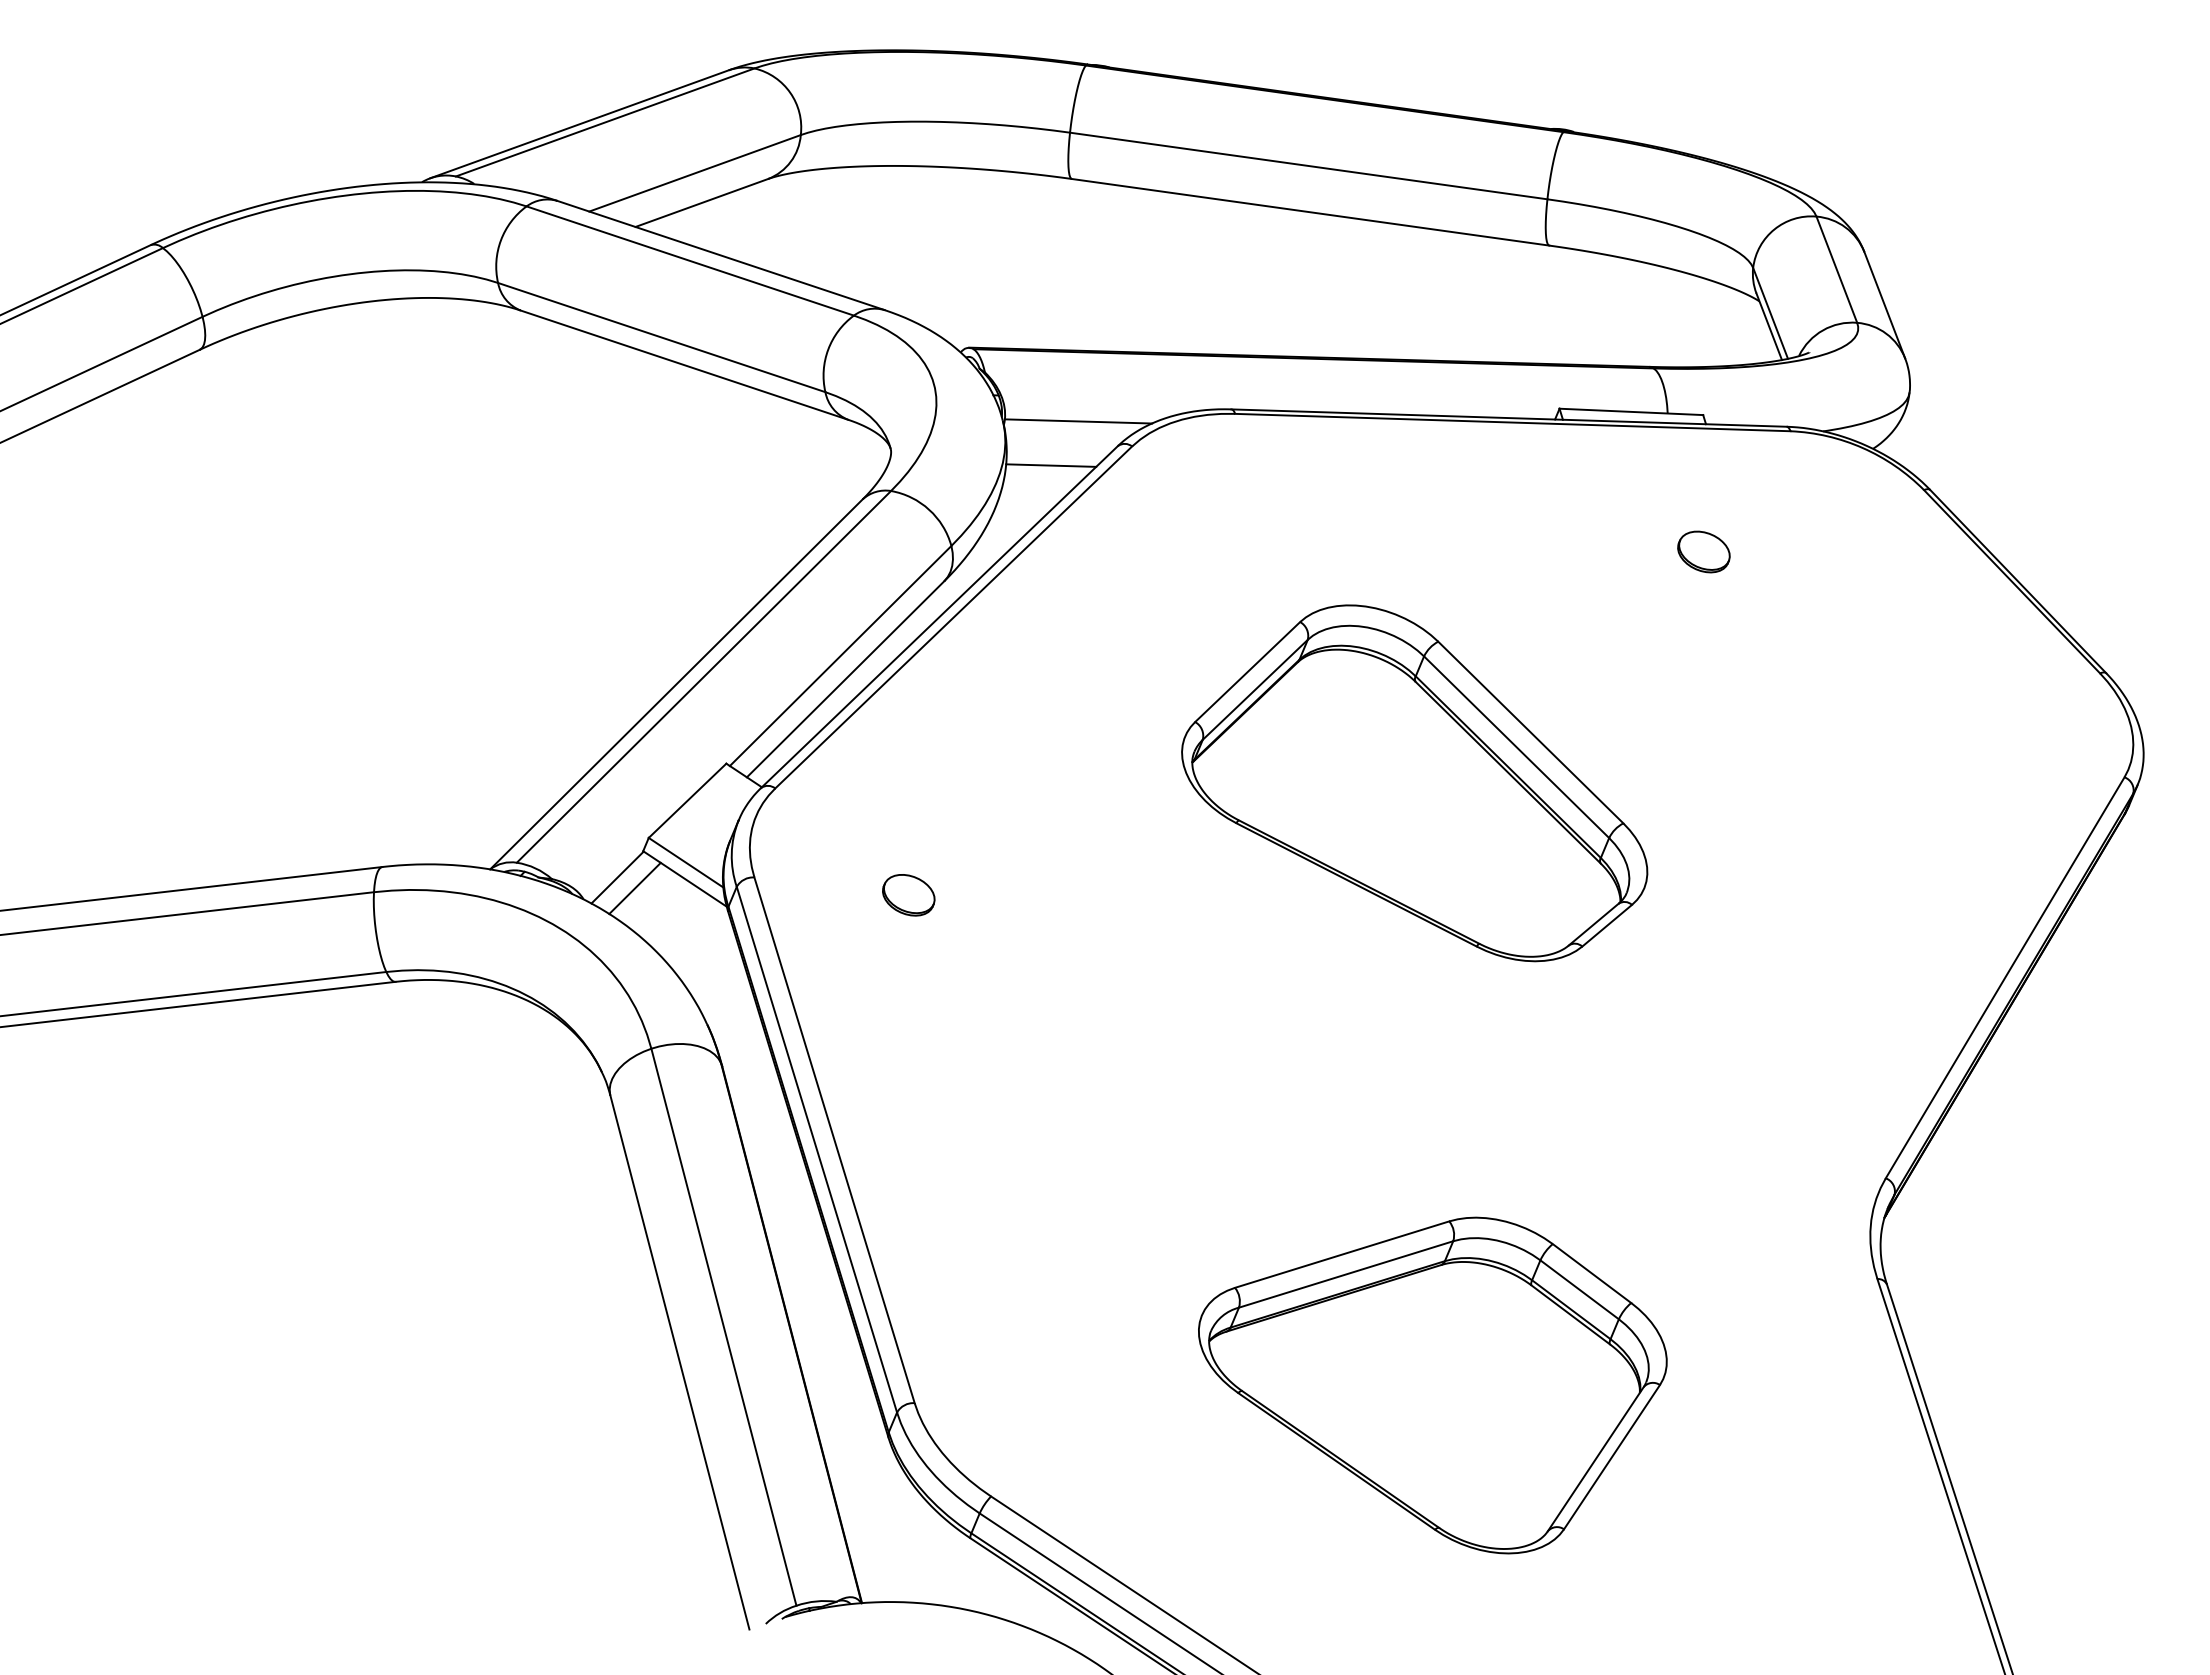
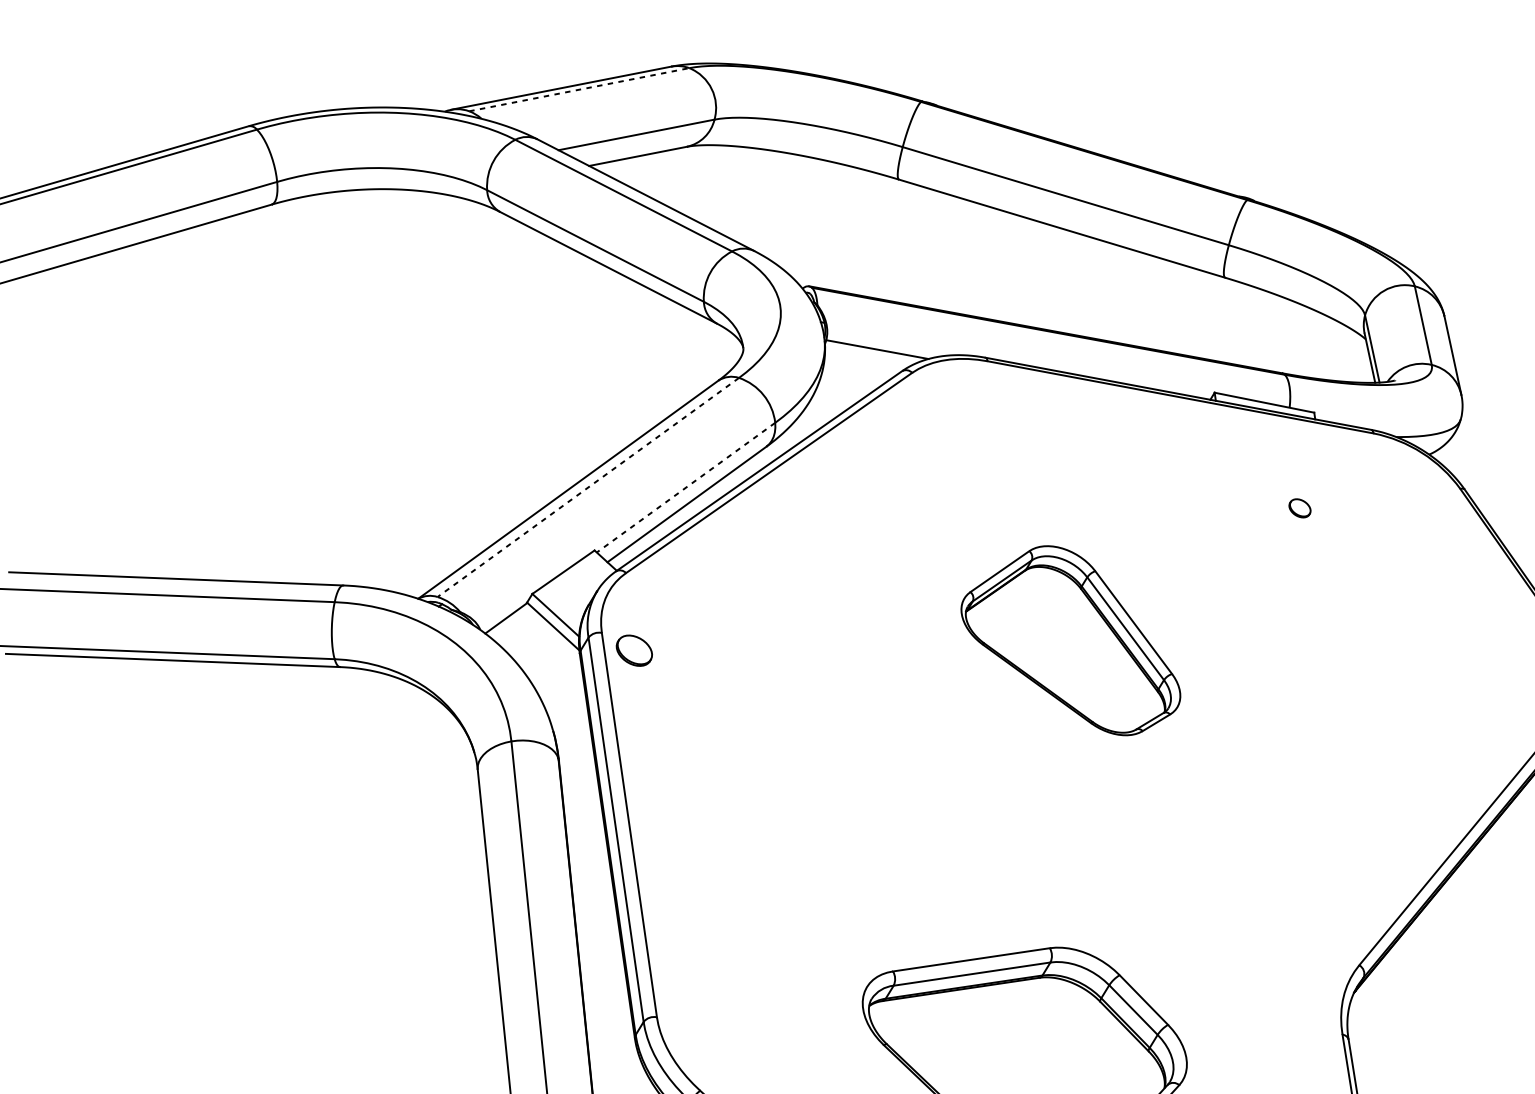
line: (605, 122) -> (579, 89), solid -> dashed
line: (1051, 465) -> (853, 377), removed
part: (1703, 551) -> (1299, 507), size x0.6
line: (840, 656) -> (685, 488), solid -> dashed
line: (703, 676) -> (588, 487), solid -> dashed
part: (1414, 783) -> (1072, 638), size x0.7
line: (634, 888) -> (516, 627), removed
part: (908, 895) -> (634, 650), moved

